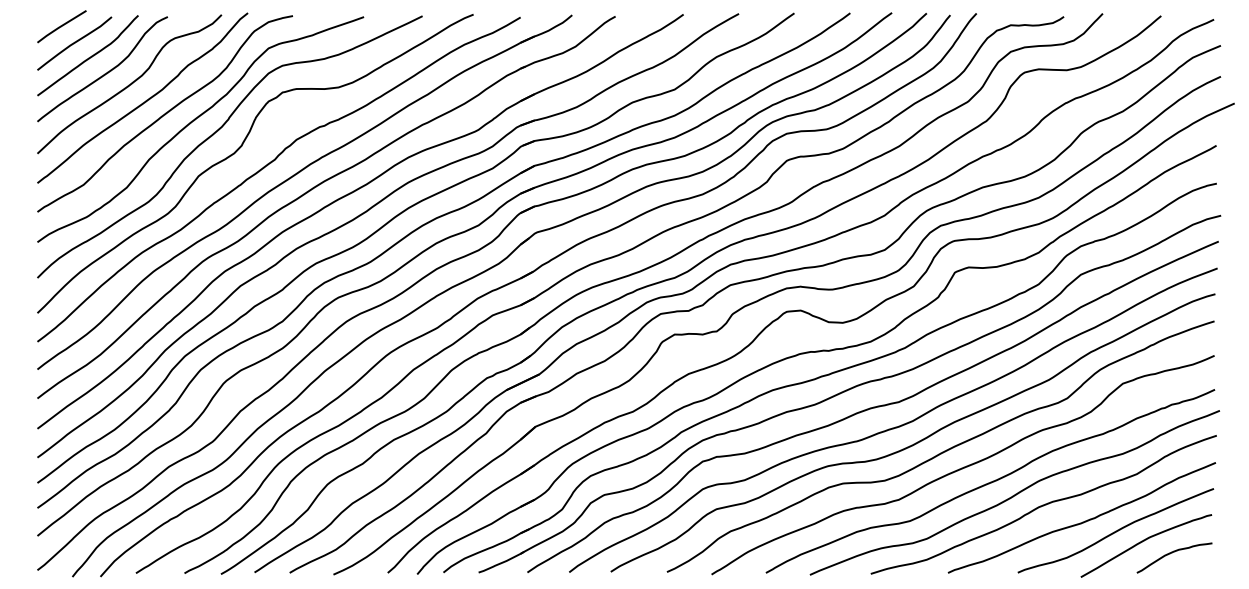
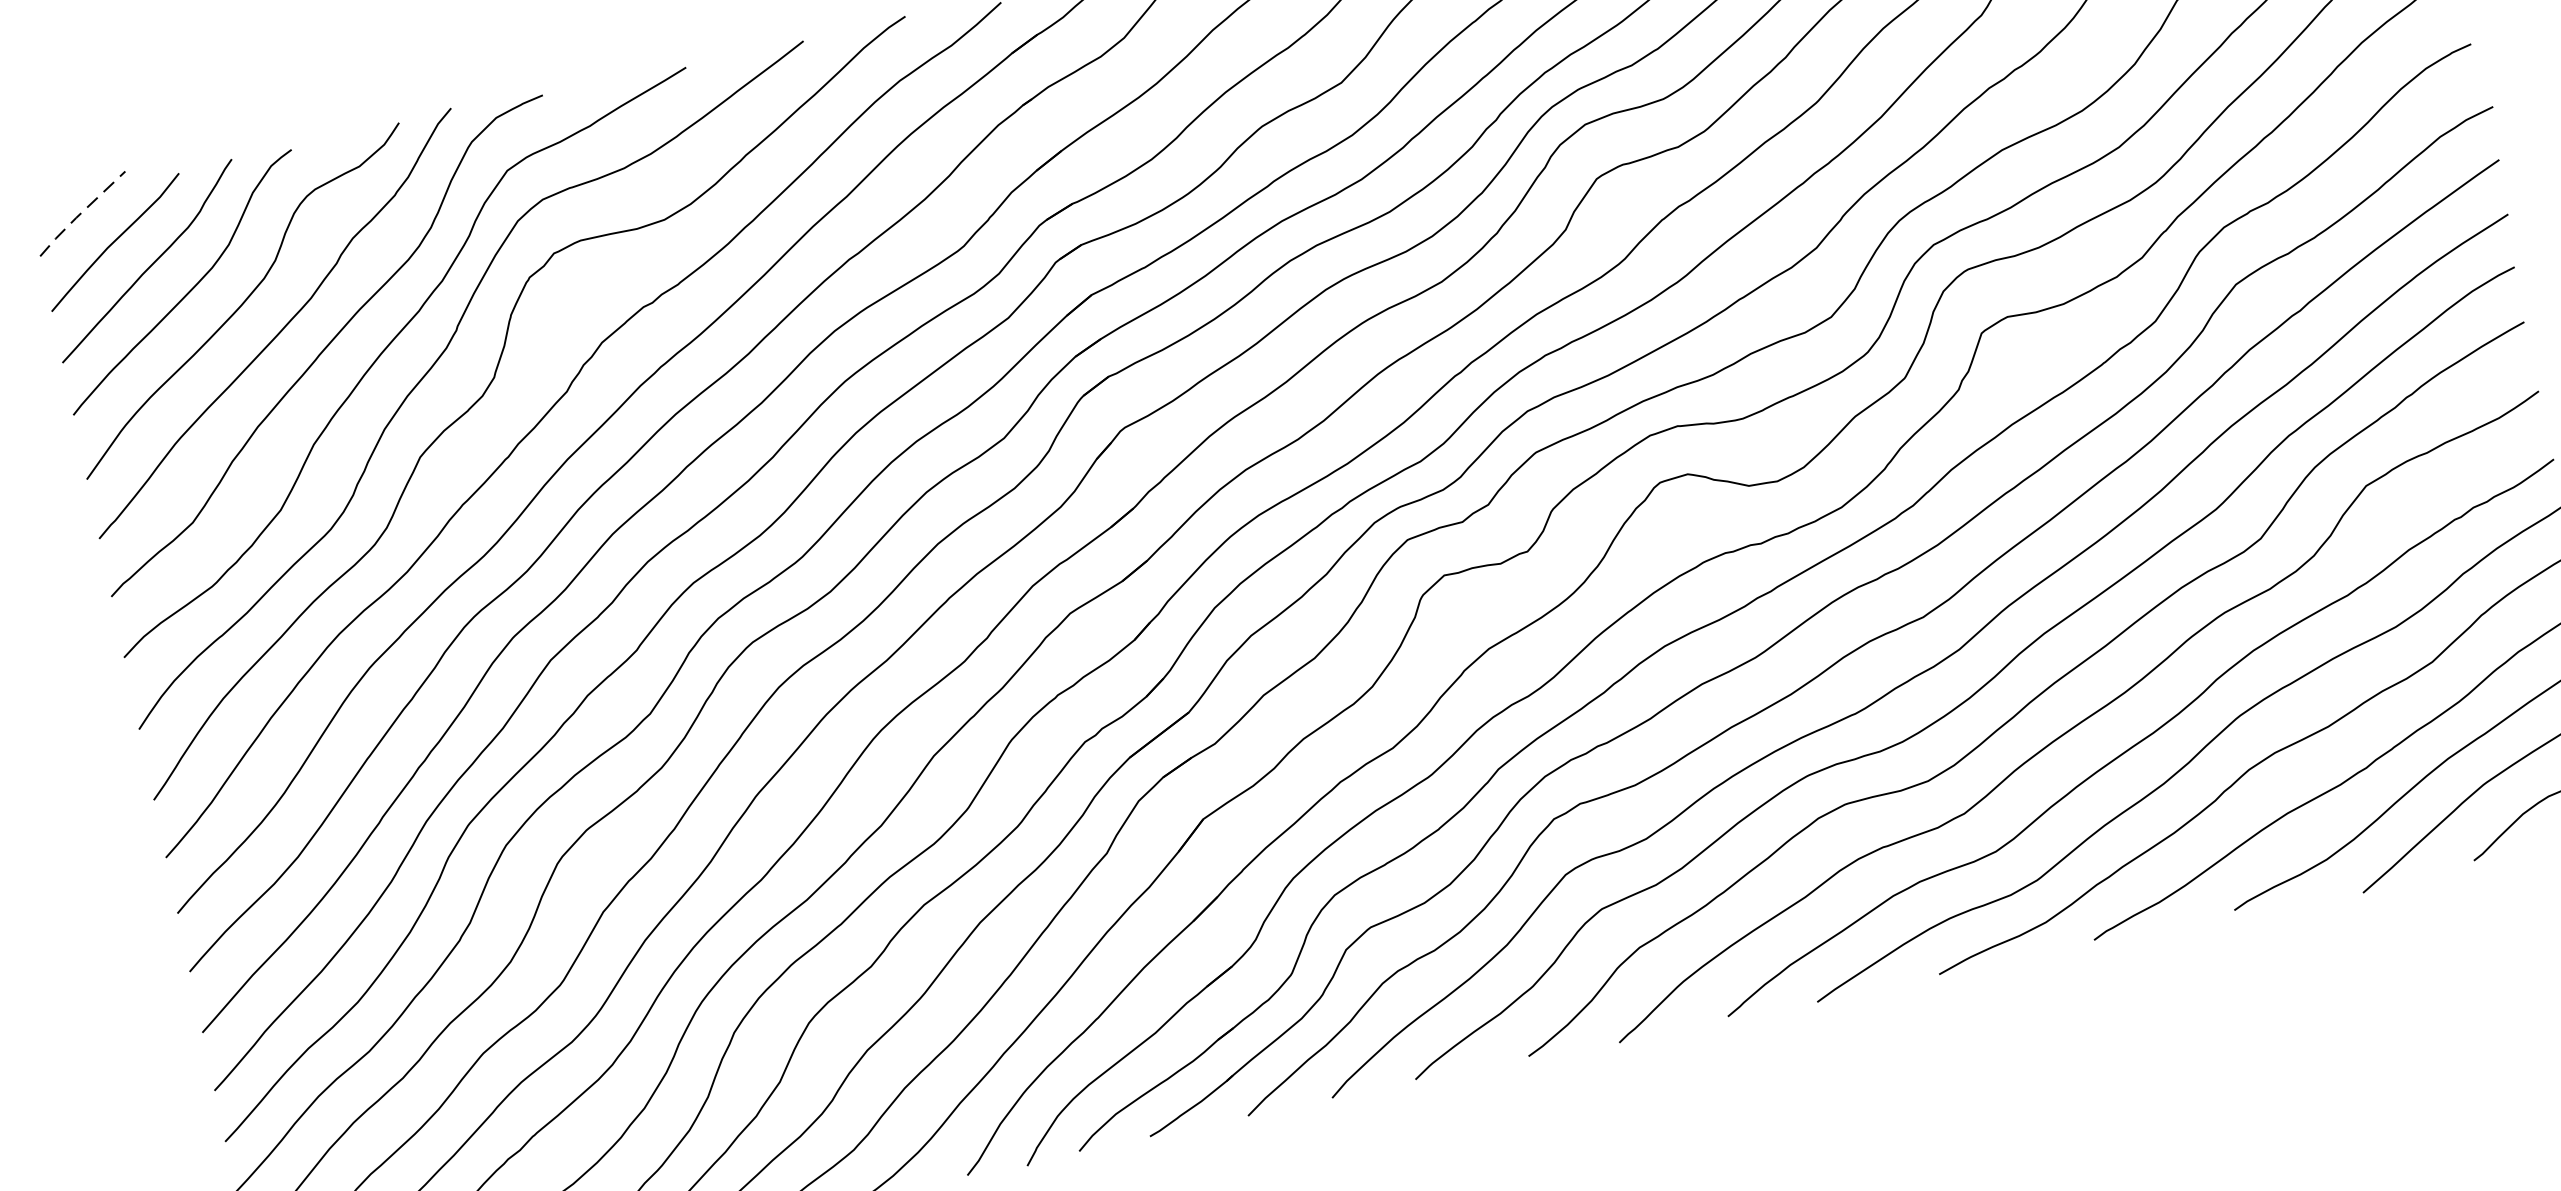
line: (60, 26) -> (79, 214), solid -> dashed

